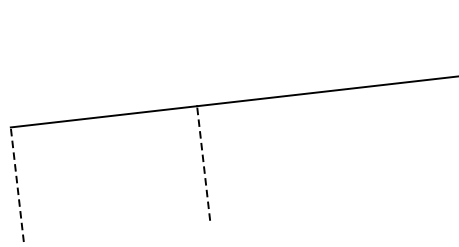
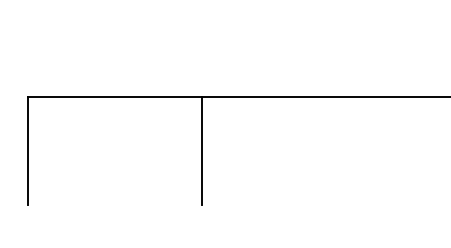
line: (203, 163) -> (202, 150), dashed -> solid
line: (17, 184) -> (27, 150), dashed -> solid

